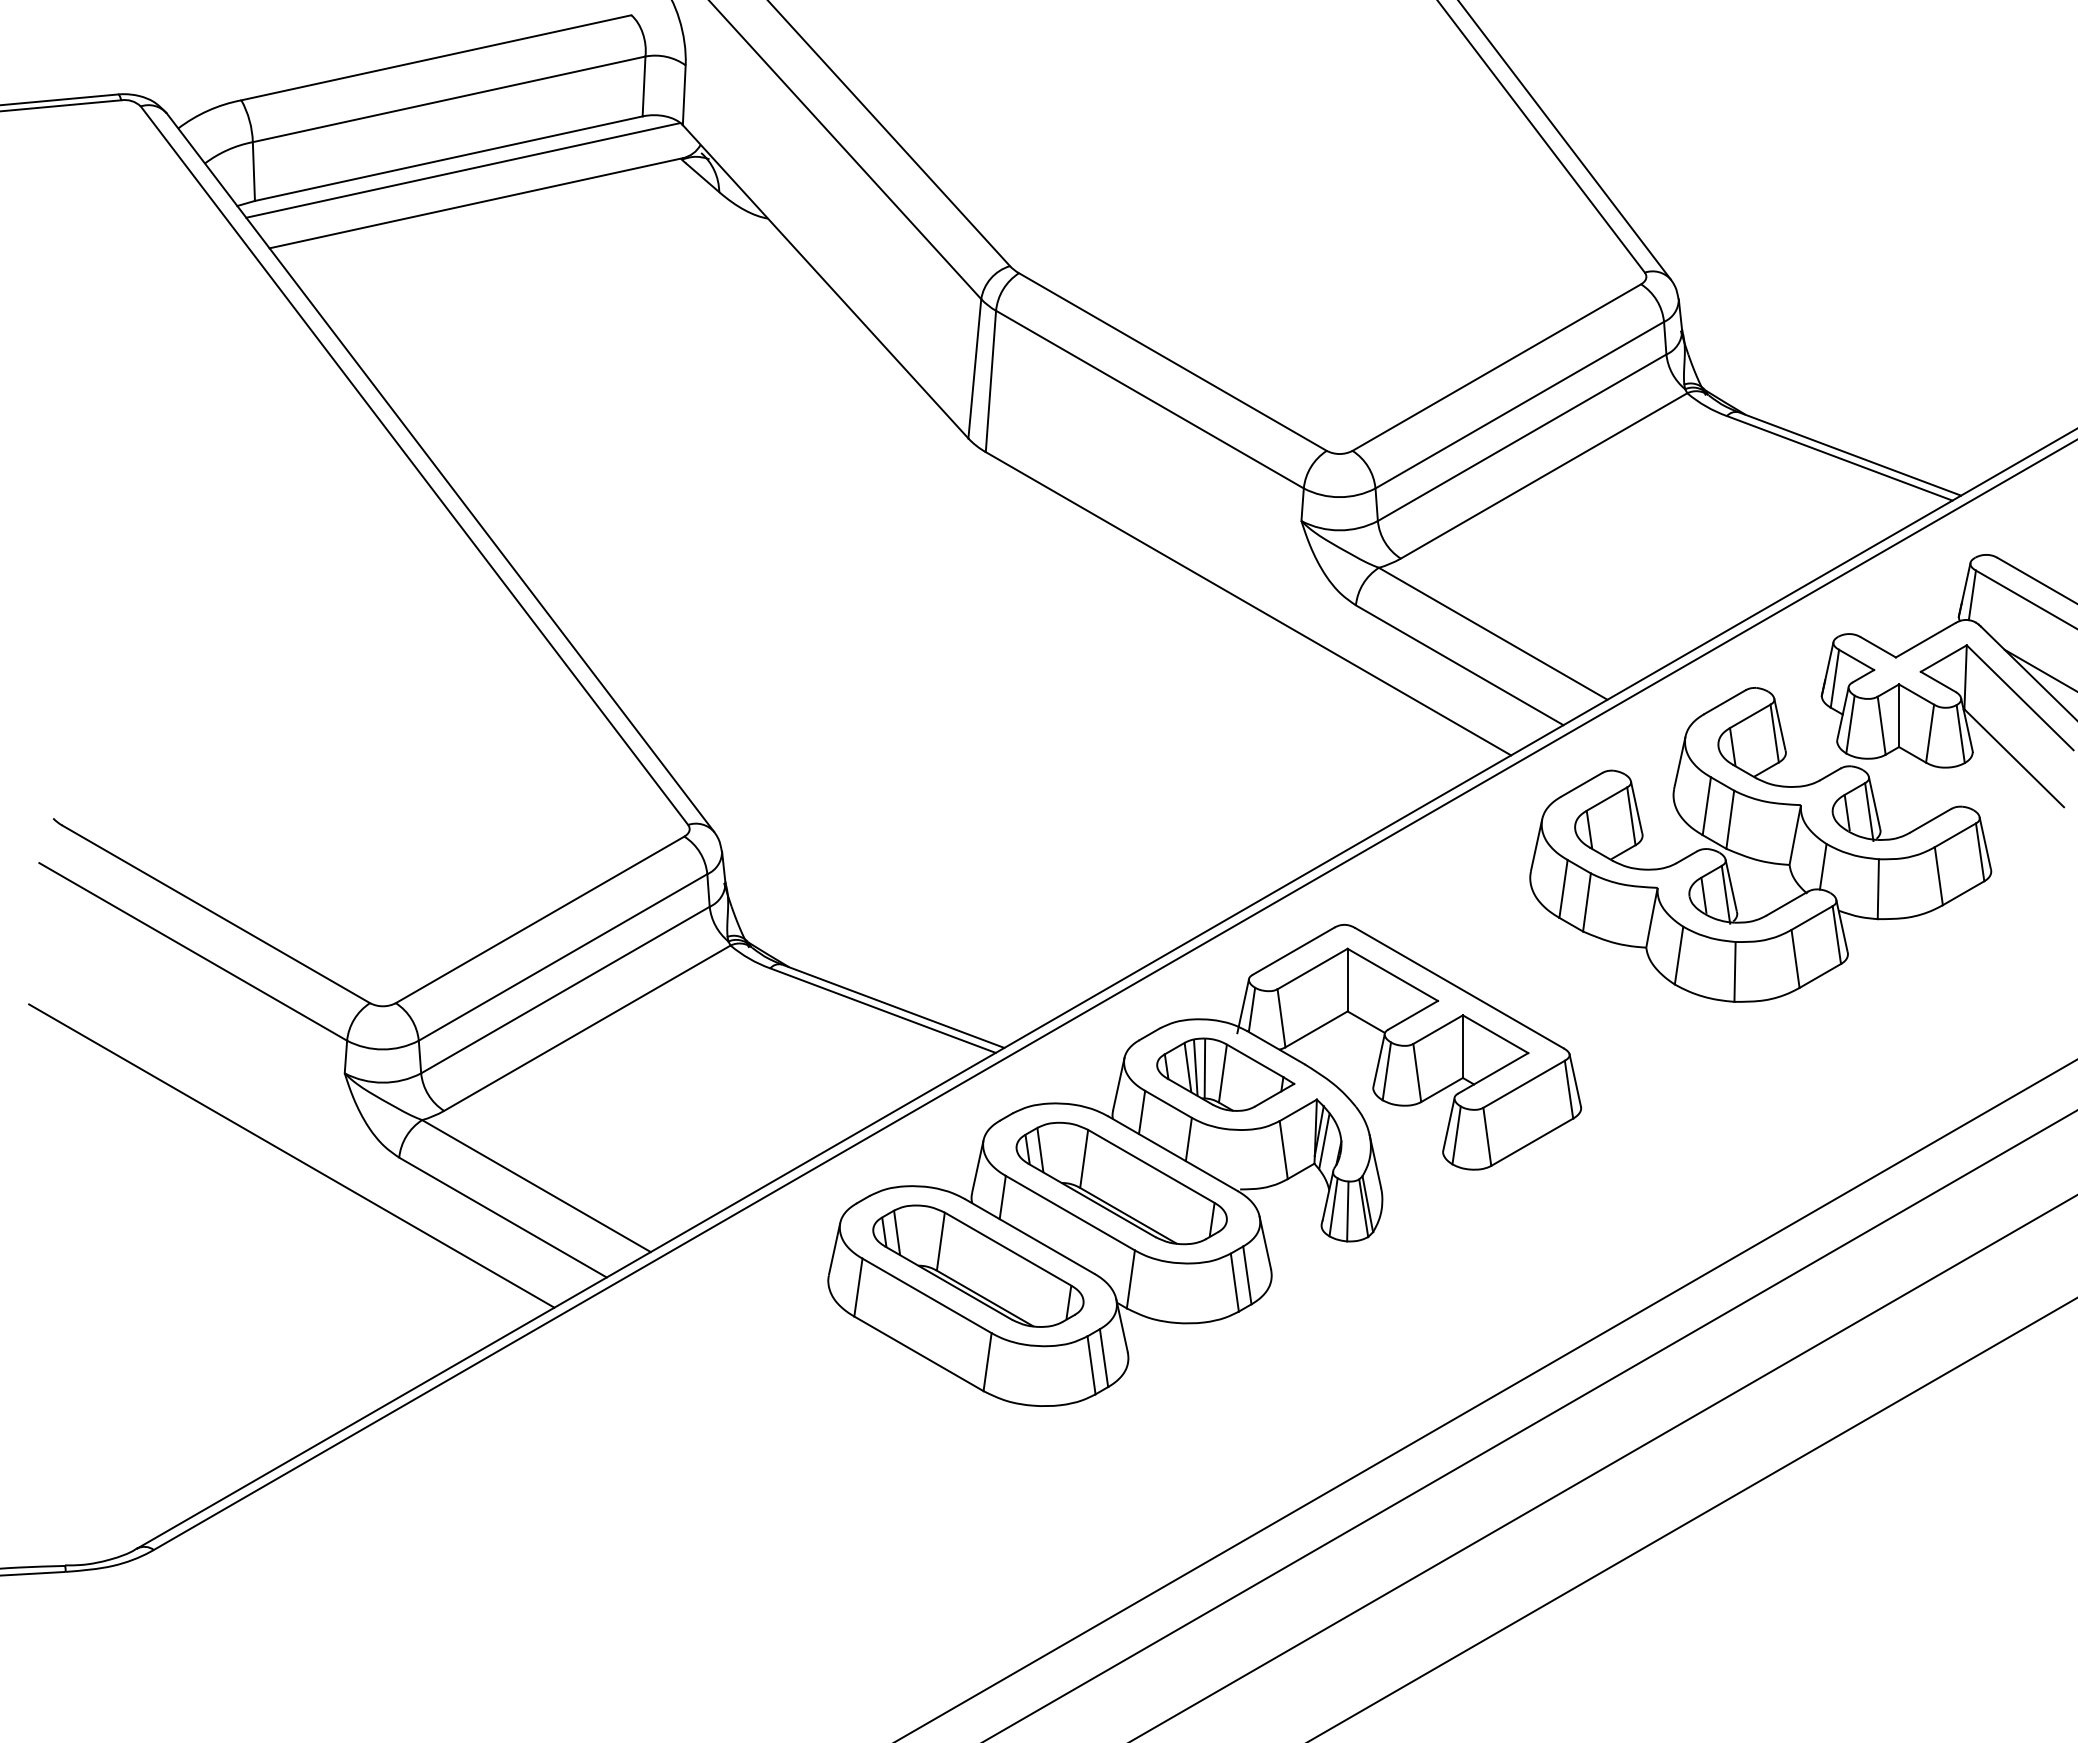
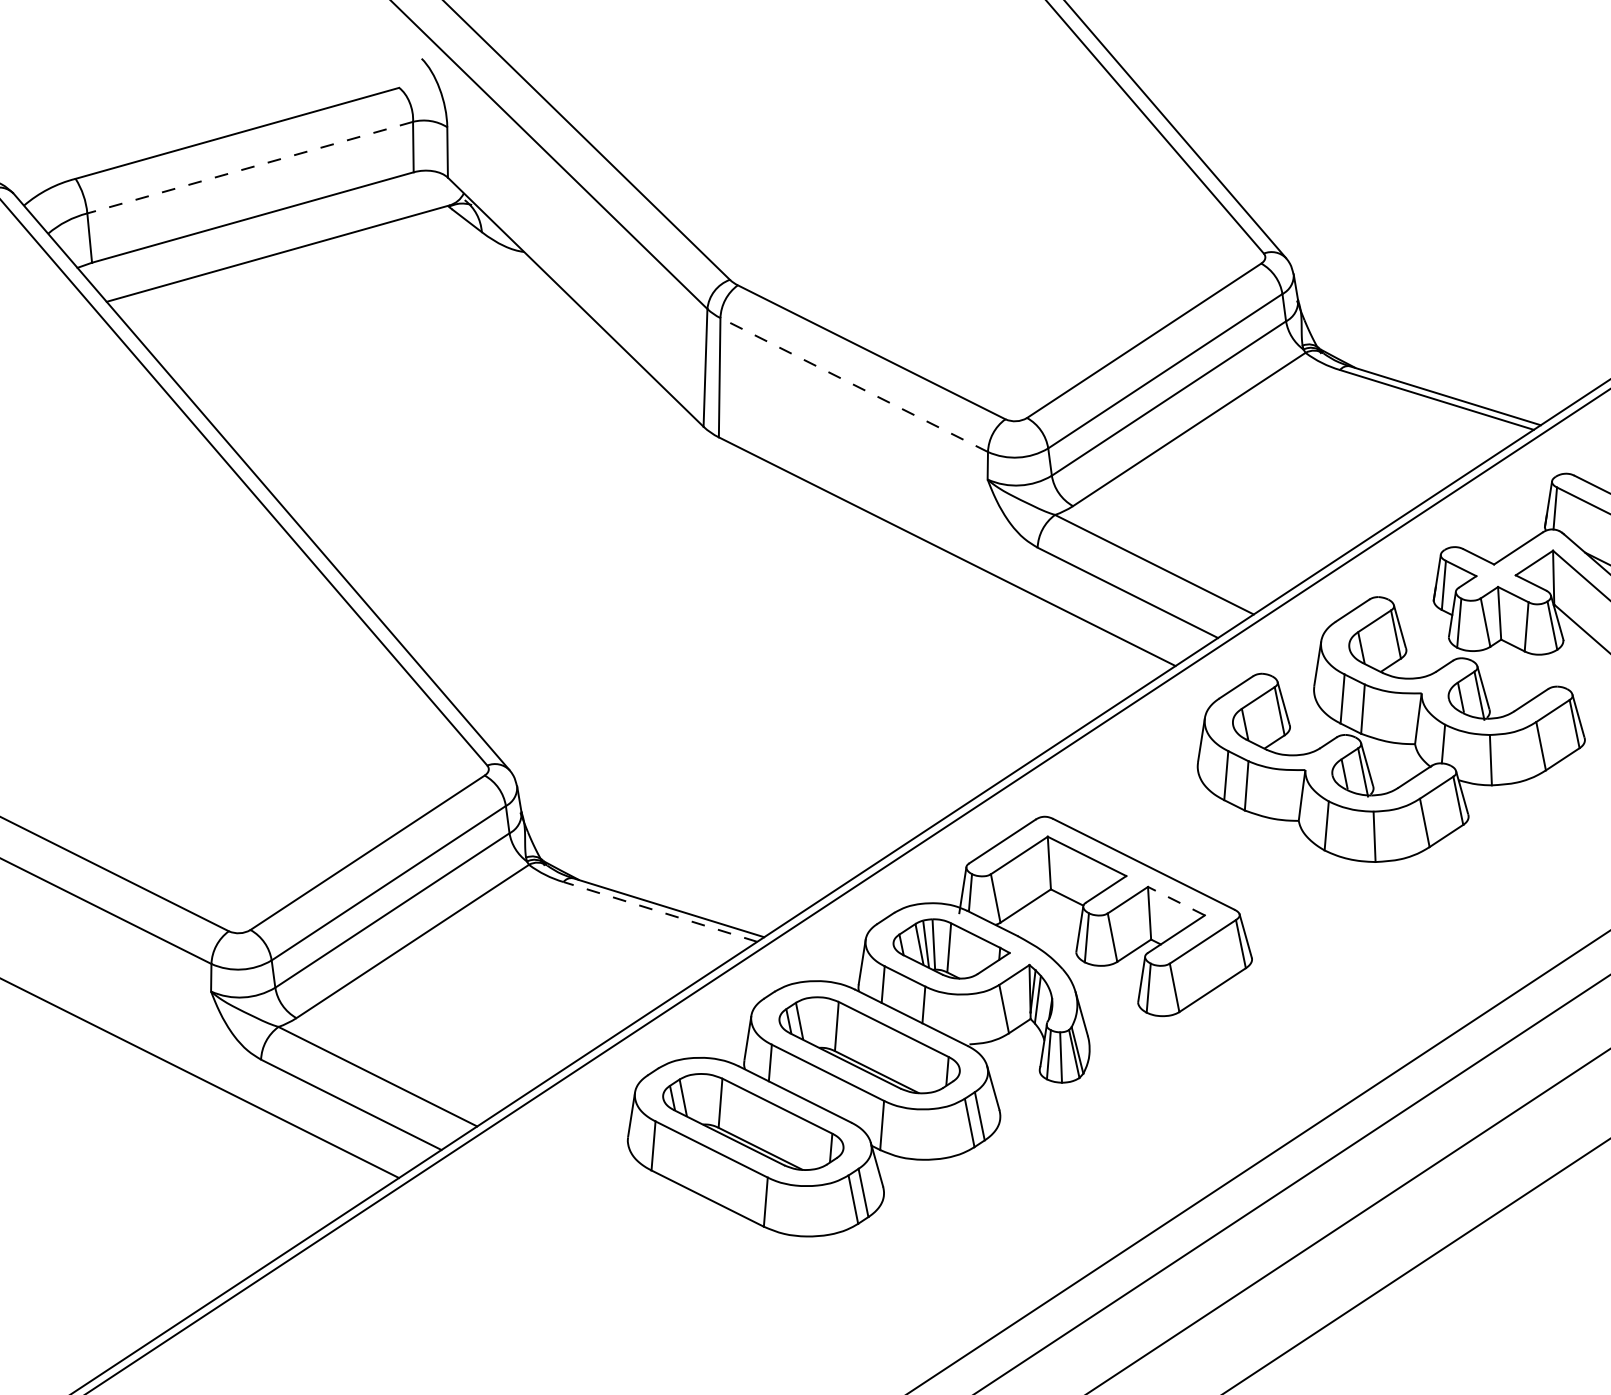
line: (449, 99) -> (250, 167), solid -> dashed
line: (463, 170) -> (265, 226), removed
line: (1149, 399) -> (853, 384), solid -> dashed
line: (882, 1010) -> (659, 911), solid -> dashed
line: (1495, 1034) -> (1176, 901), solid -> dashed

